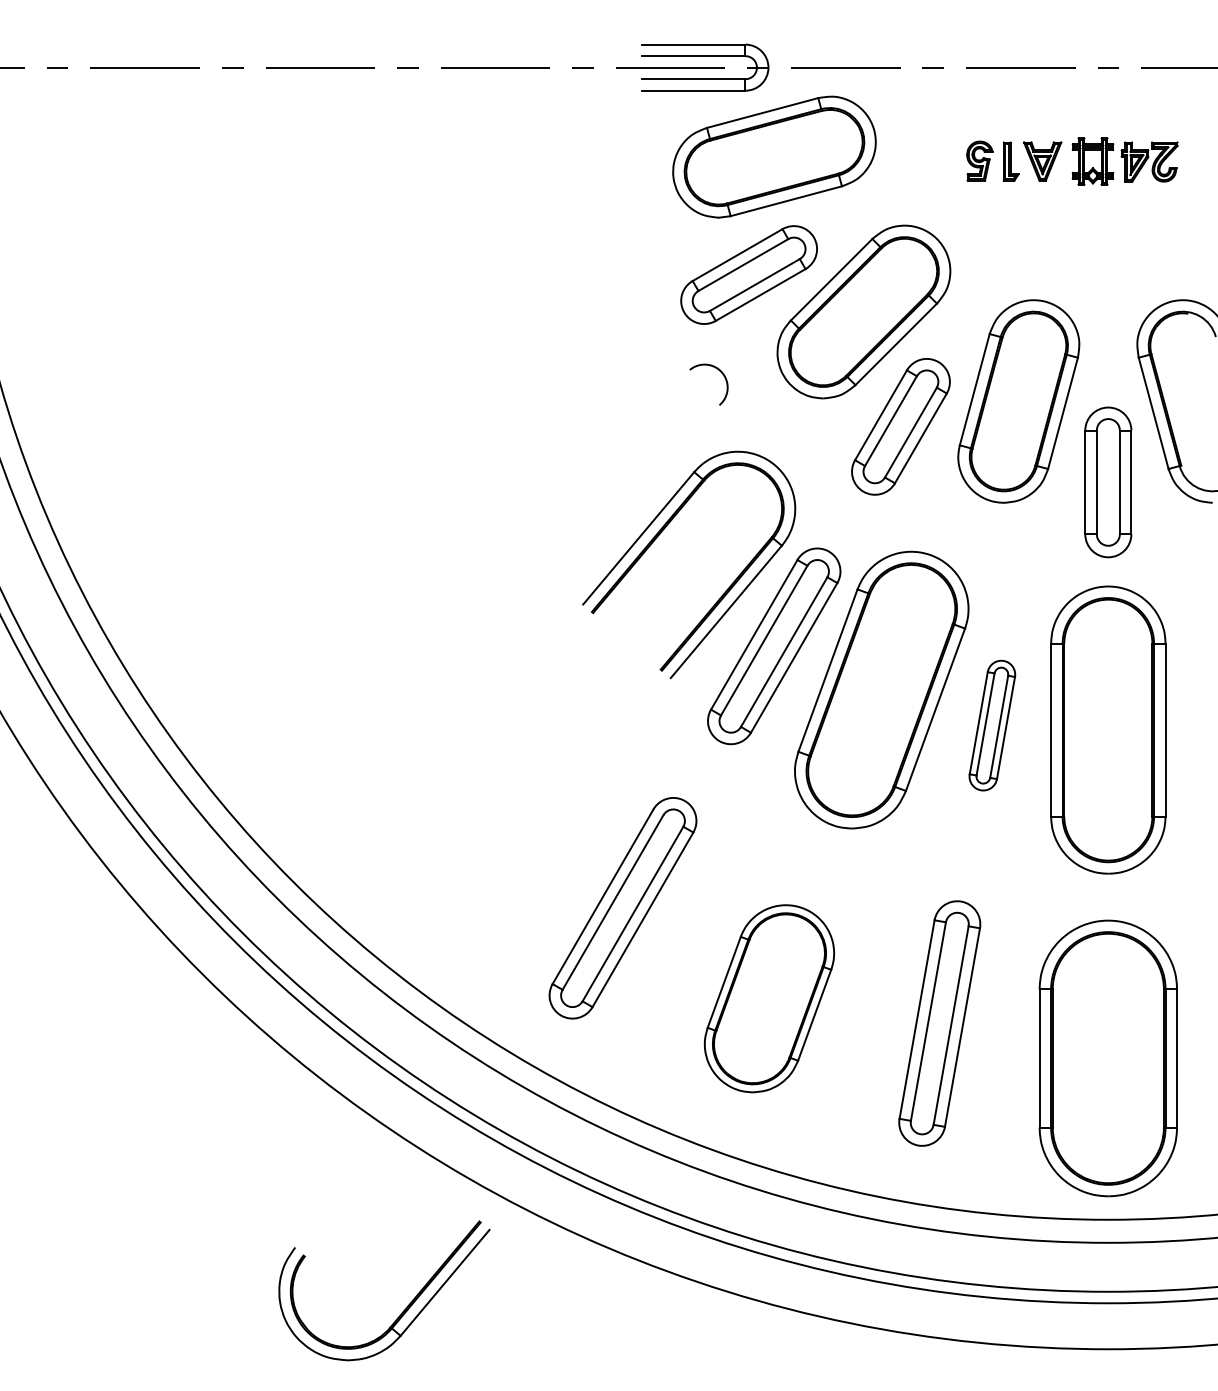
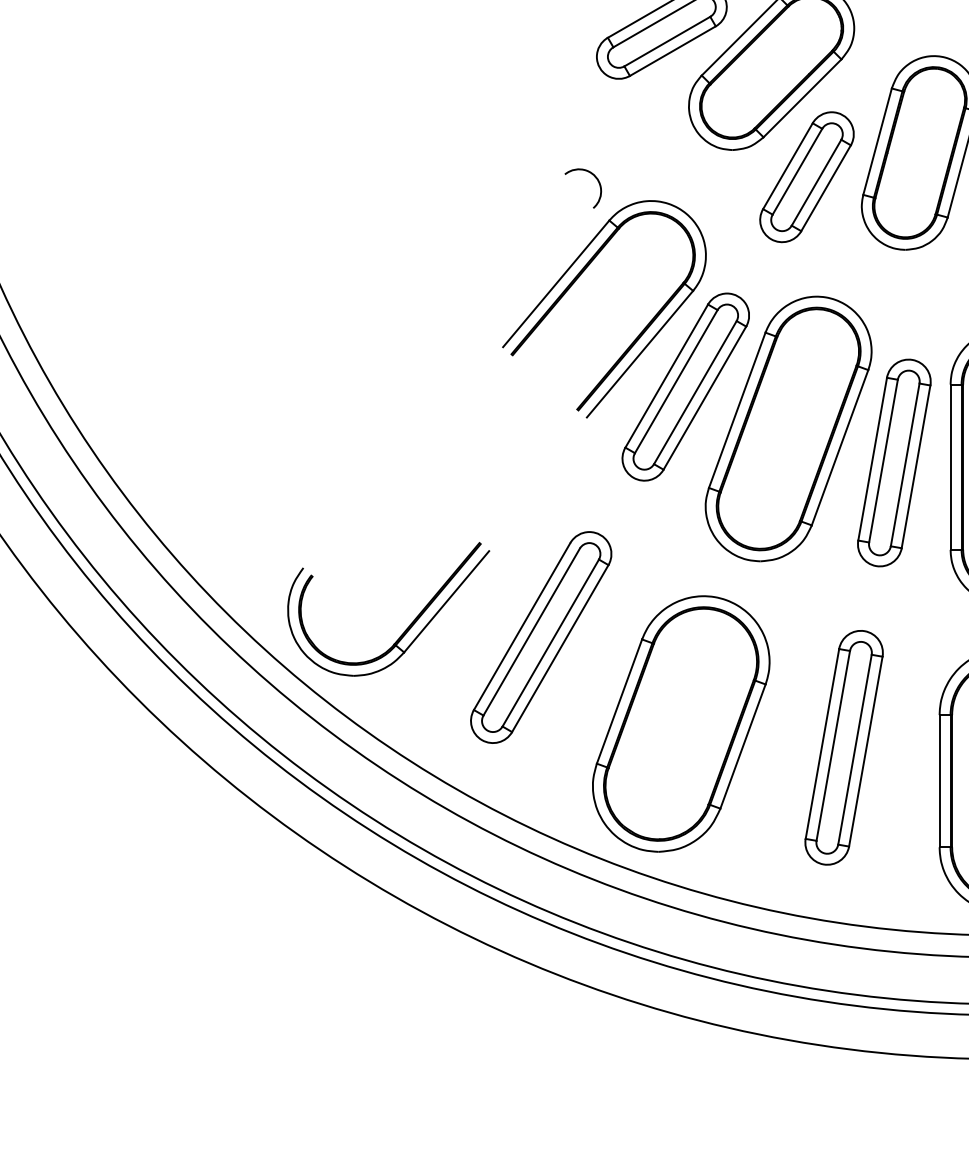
arc: (720, 372) -> (594, 176), moved
part: (992, 725) -> (894, 462), size x1.67
part: (769, 998) -> (681, 723), size x1.43
part: (406, 1306) -> (409, 624), moved

